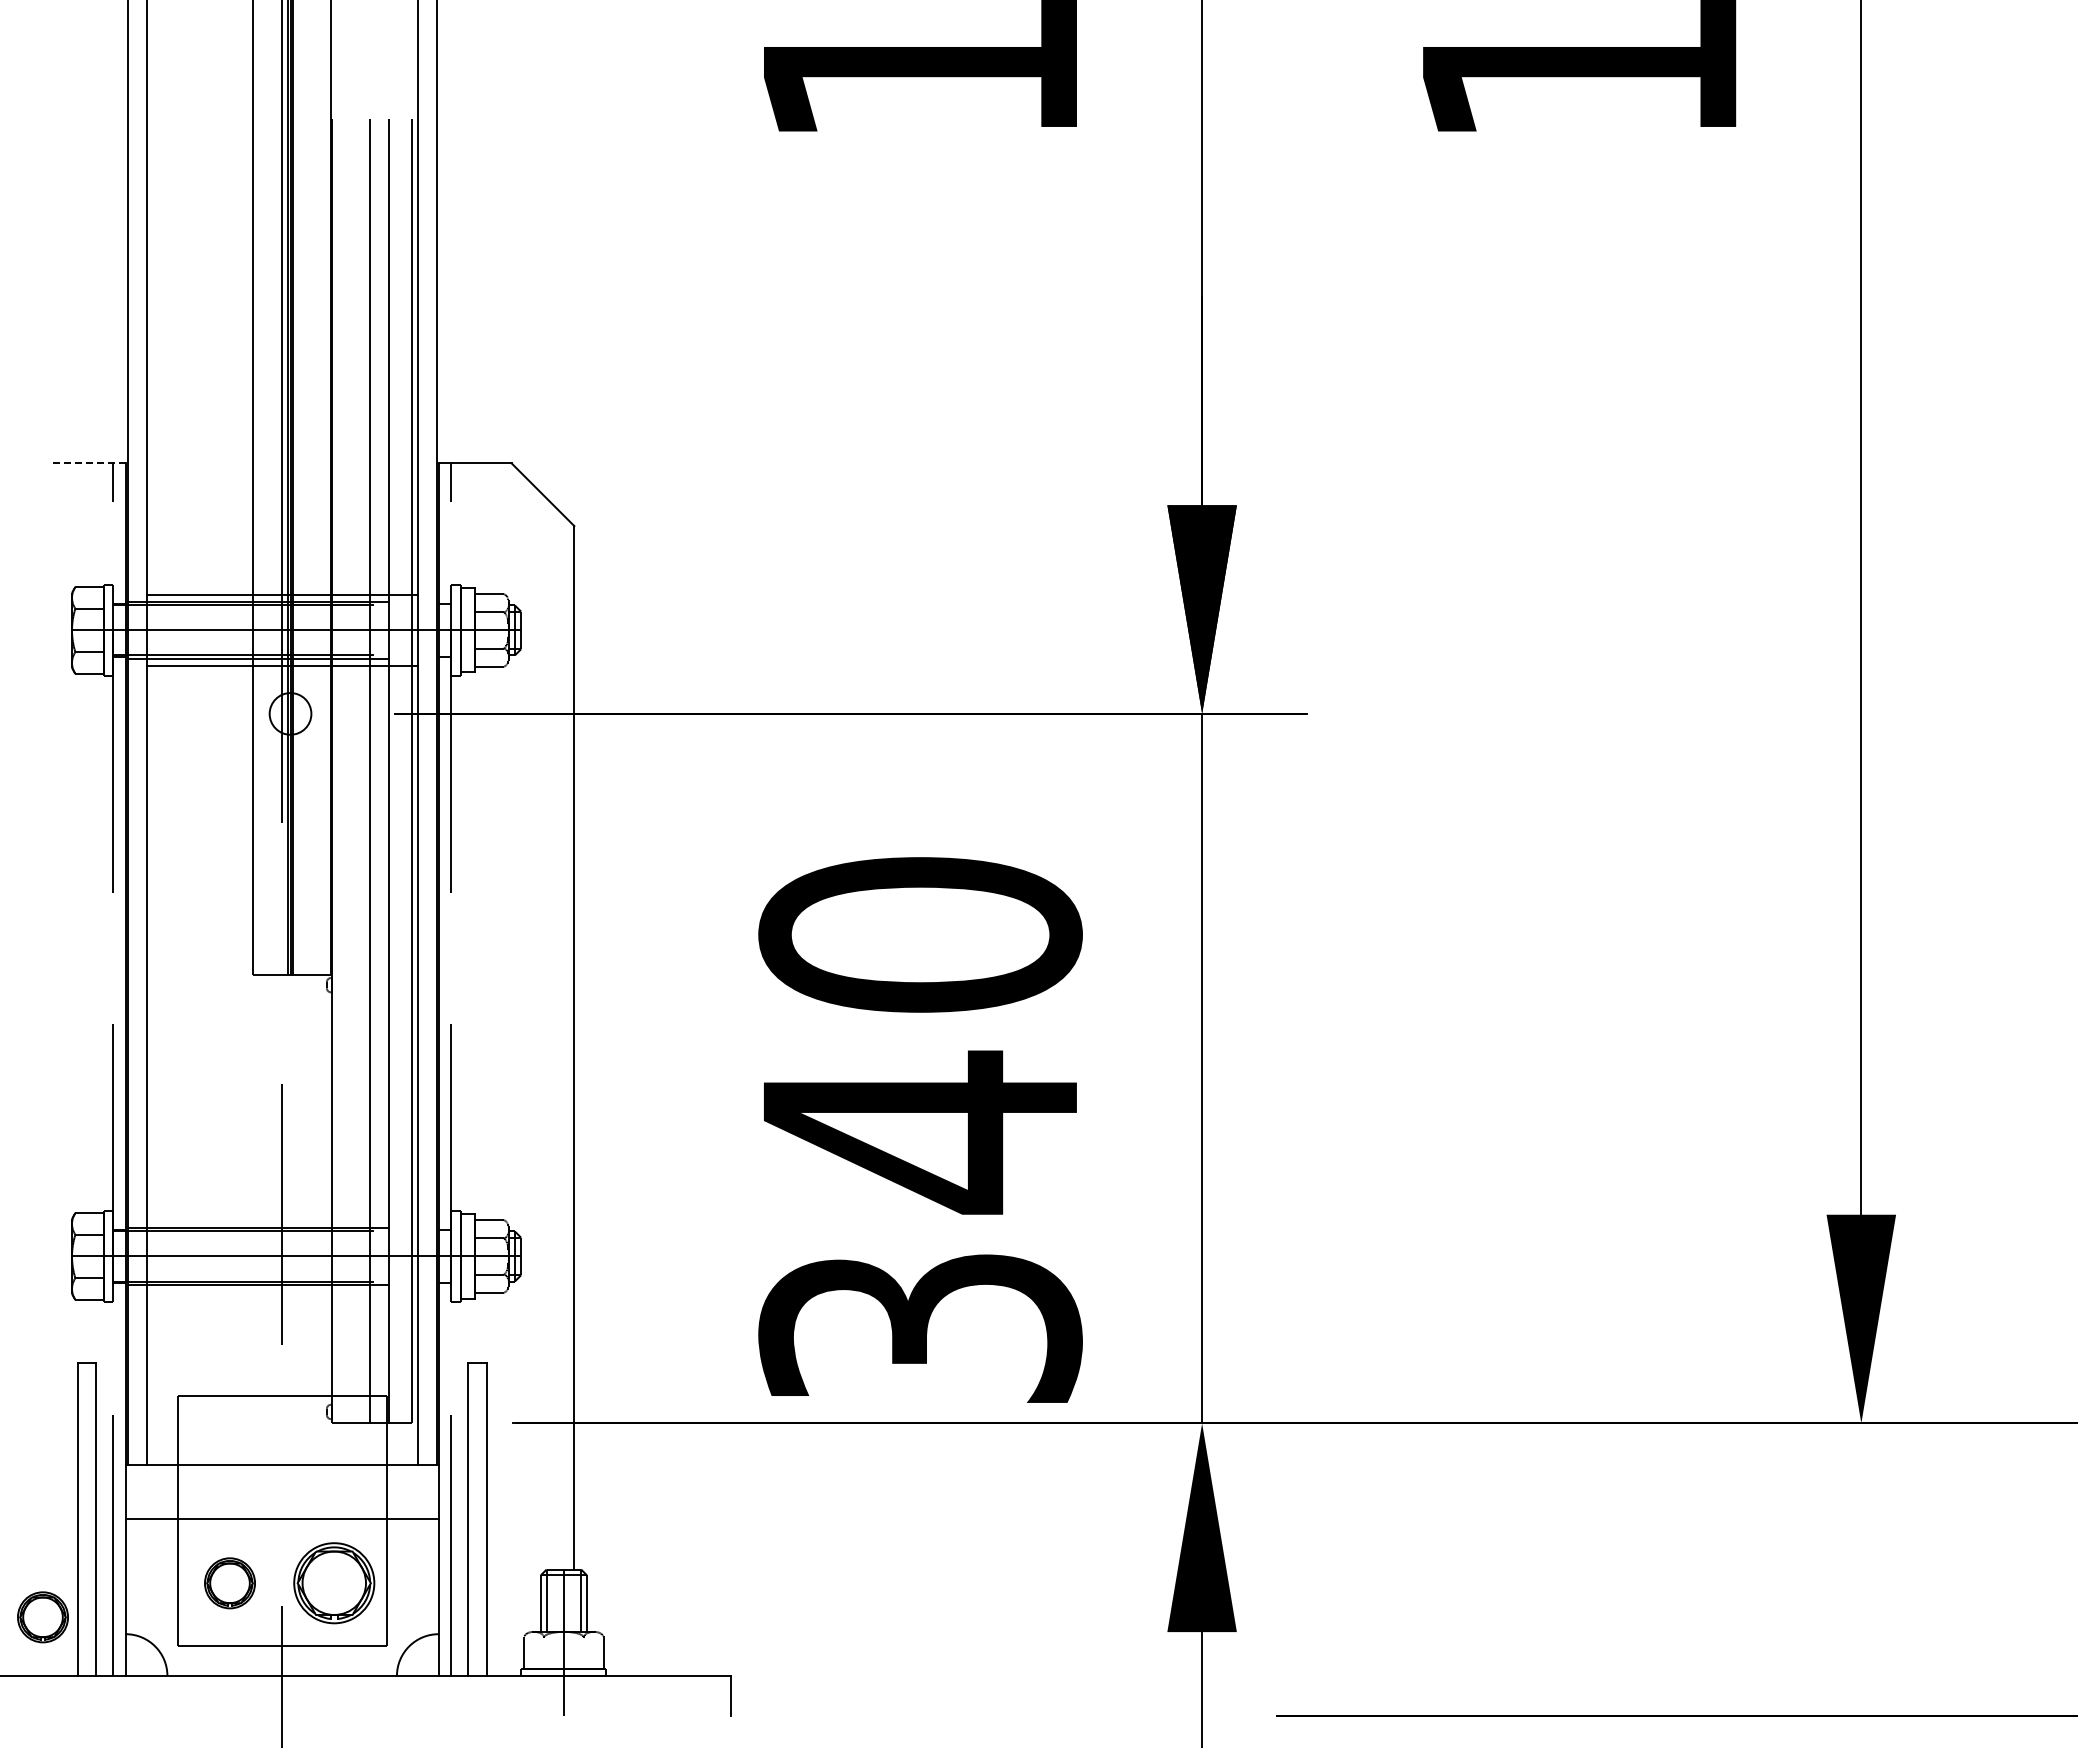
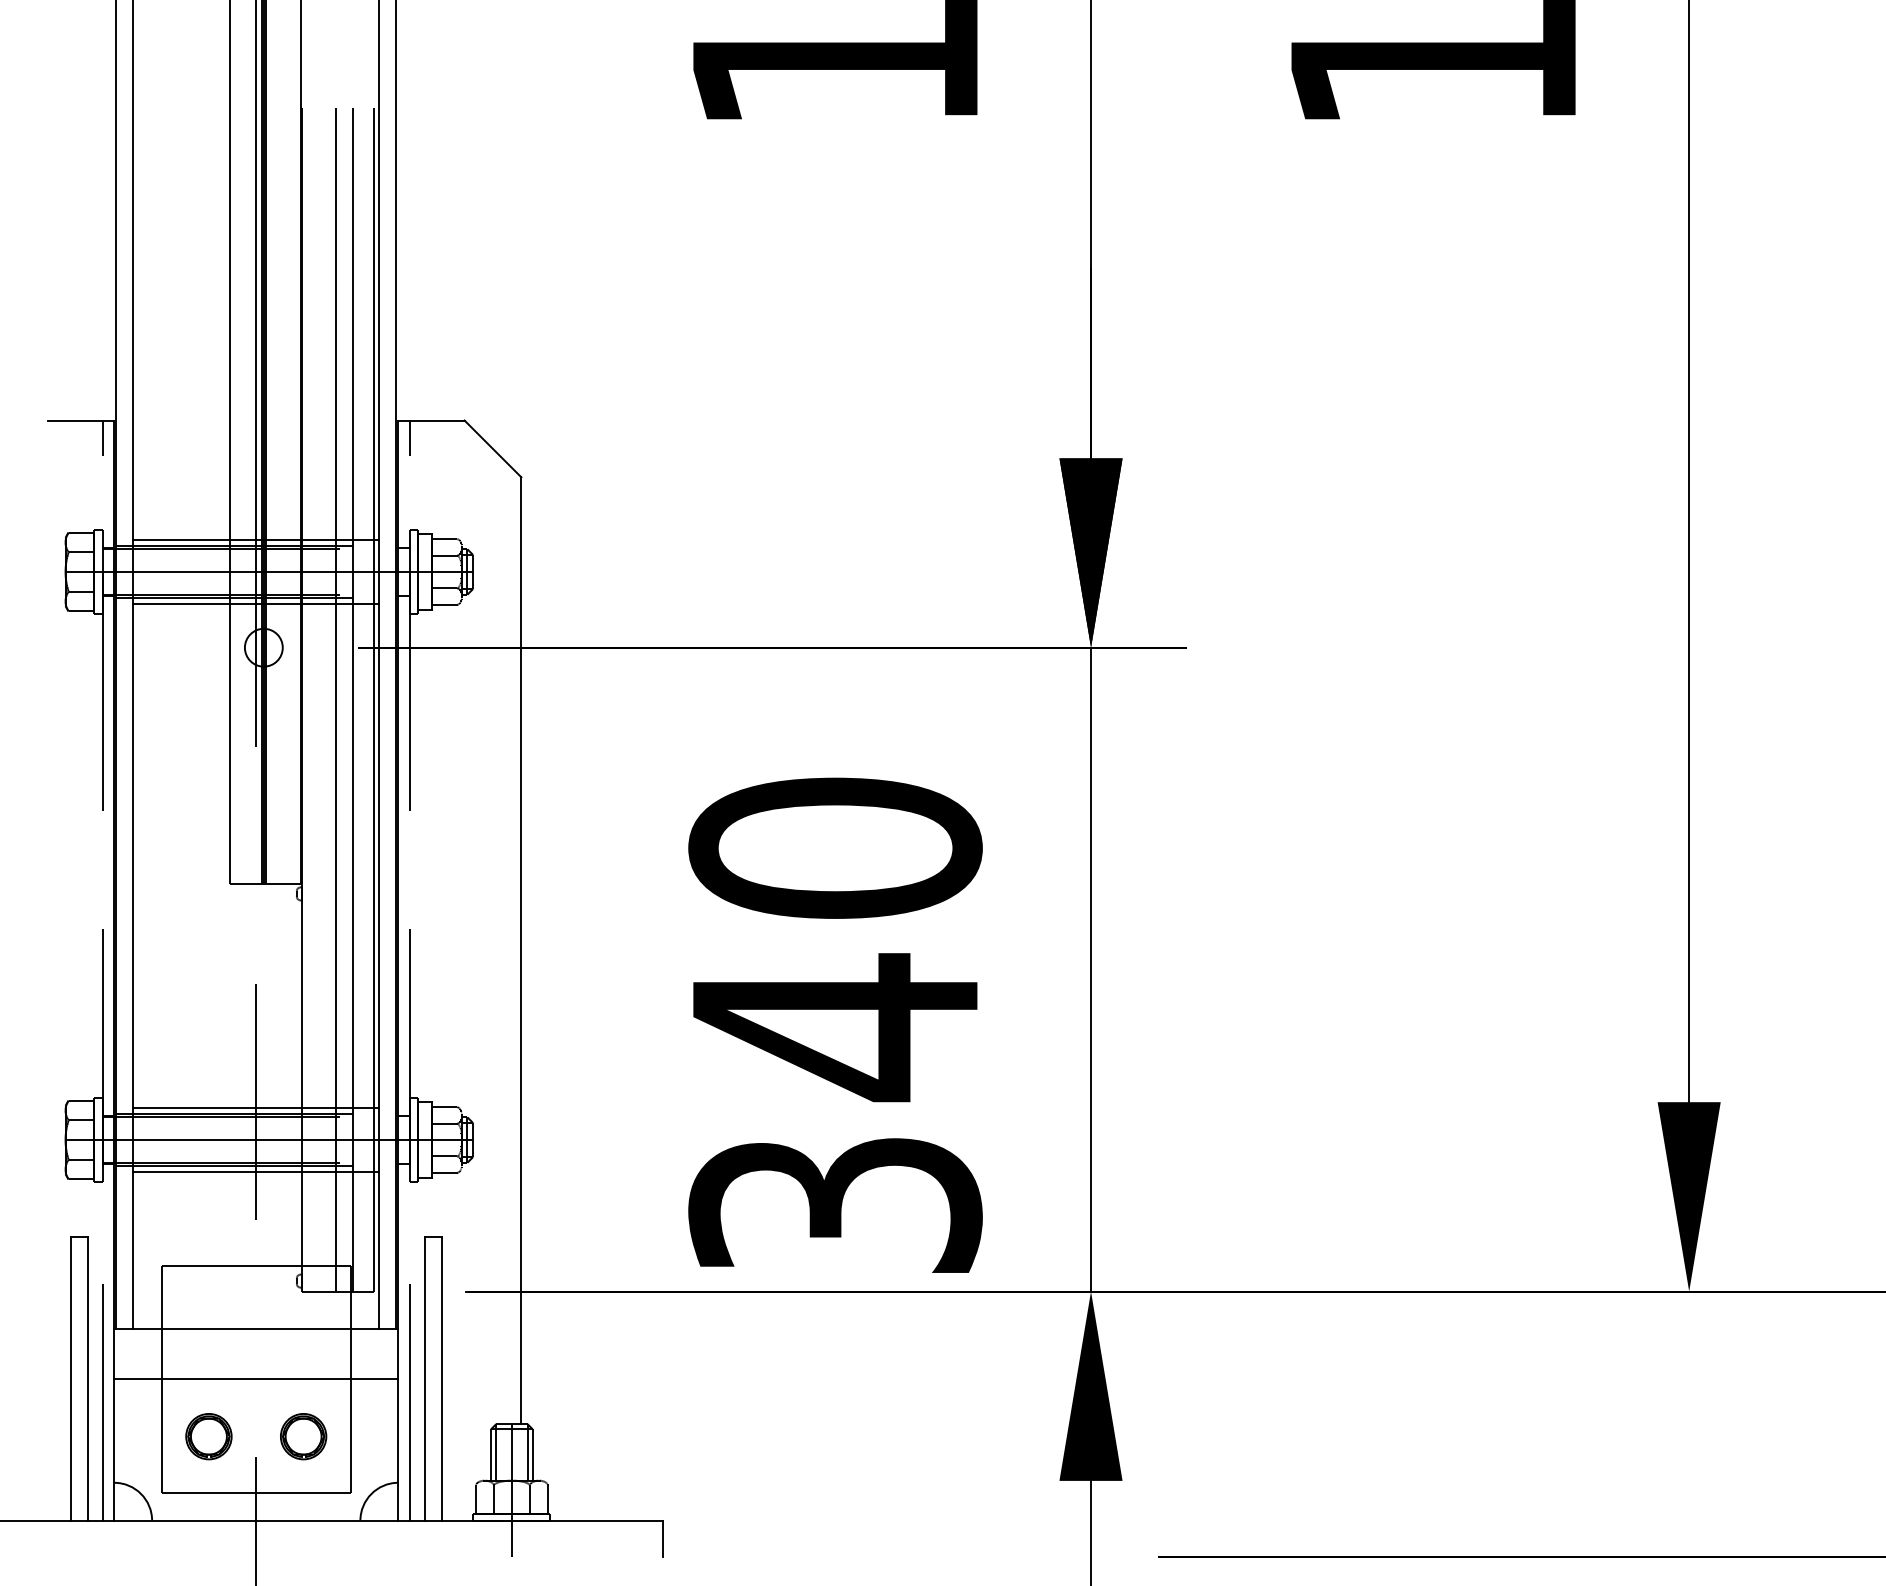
line: (89, 463) -> (81, 420), dashed -> solid
line: (281, 1221) -> (255, 1108), added
line: (281, 1291) -> (255, 1171), added
part: (334, 1583) -> (303, 1436), size x0.62
part: (42, 1617) -> (38, 1467), removed
line: (544, 1652) -> (494, 1499), added
line: (583, 1652) -> (529, 1499), added

